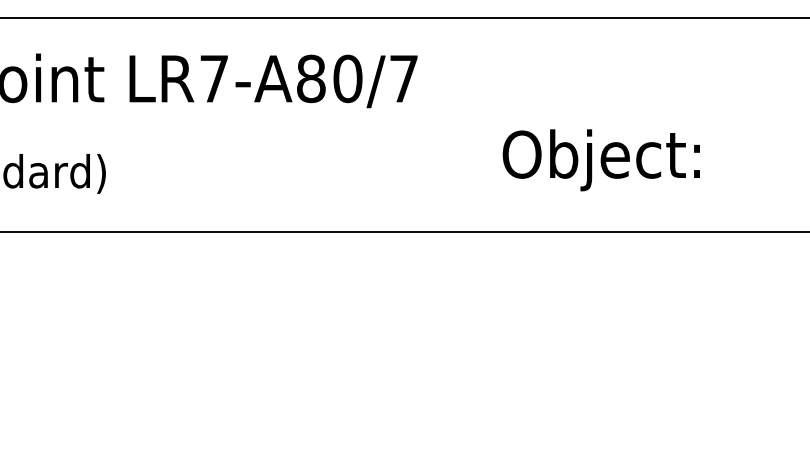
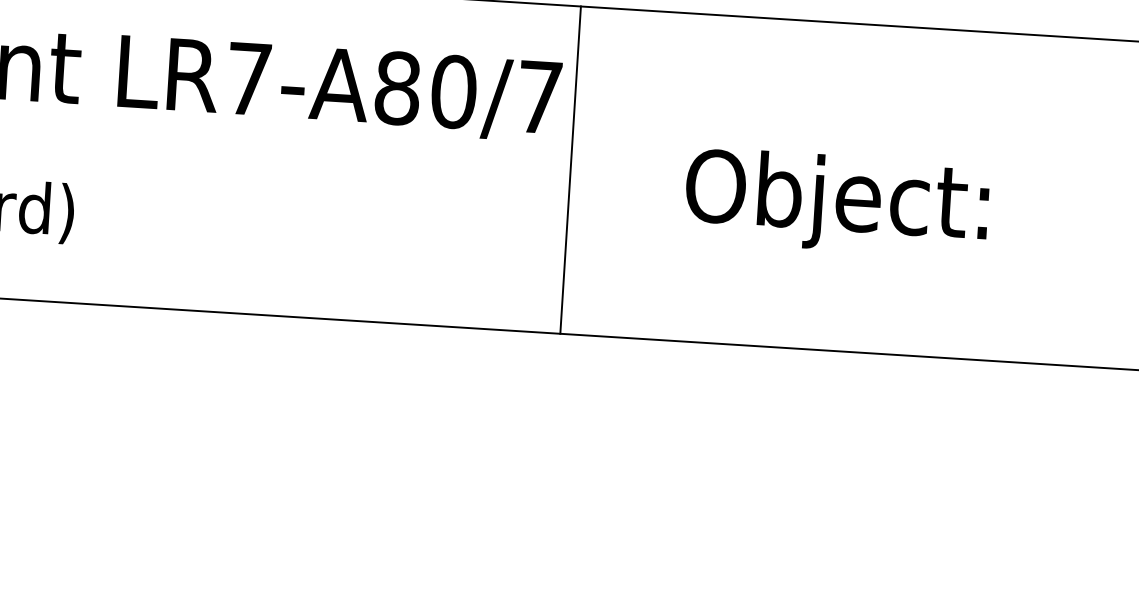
line: (427, 124) -> (571, 169), added
text: (600, 160) -> (835, 203), moved

